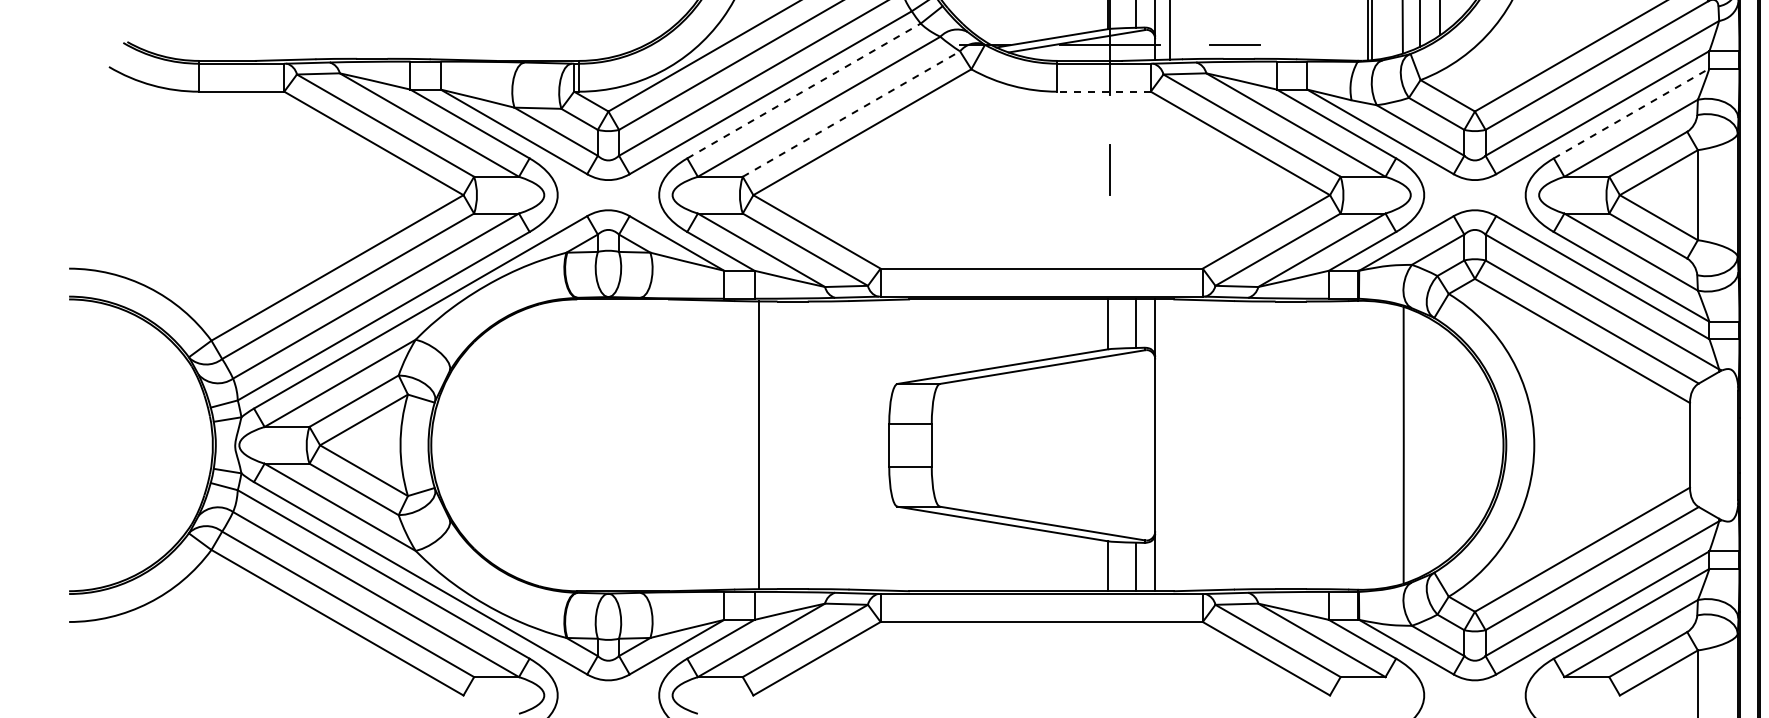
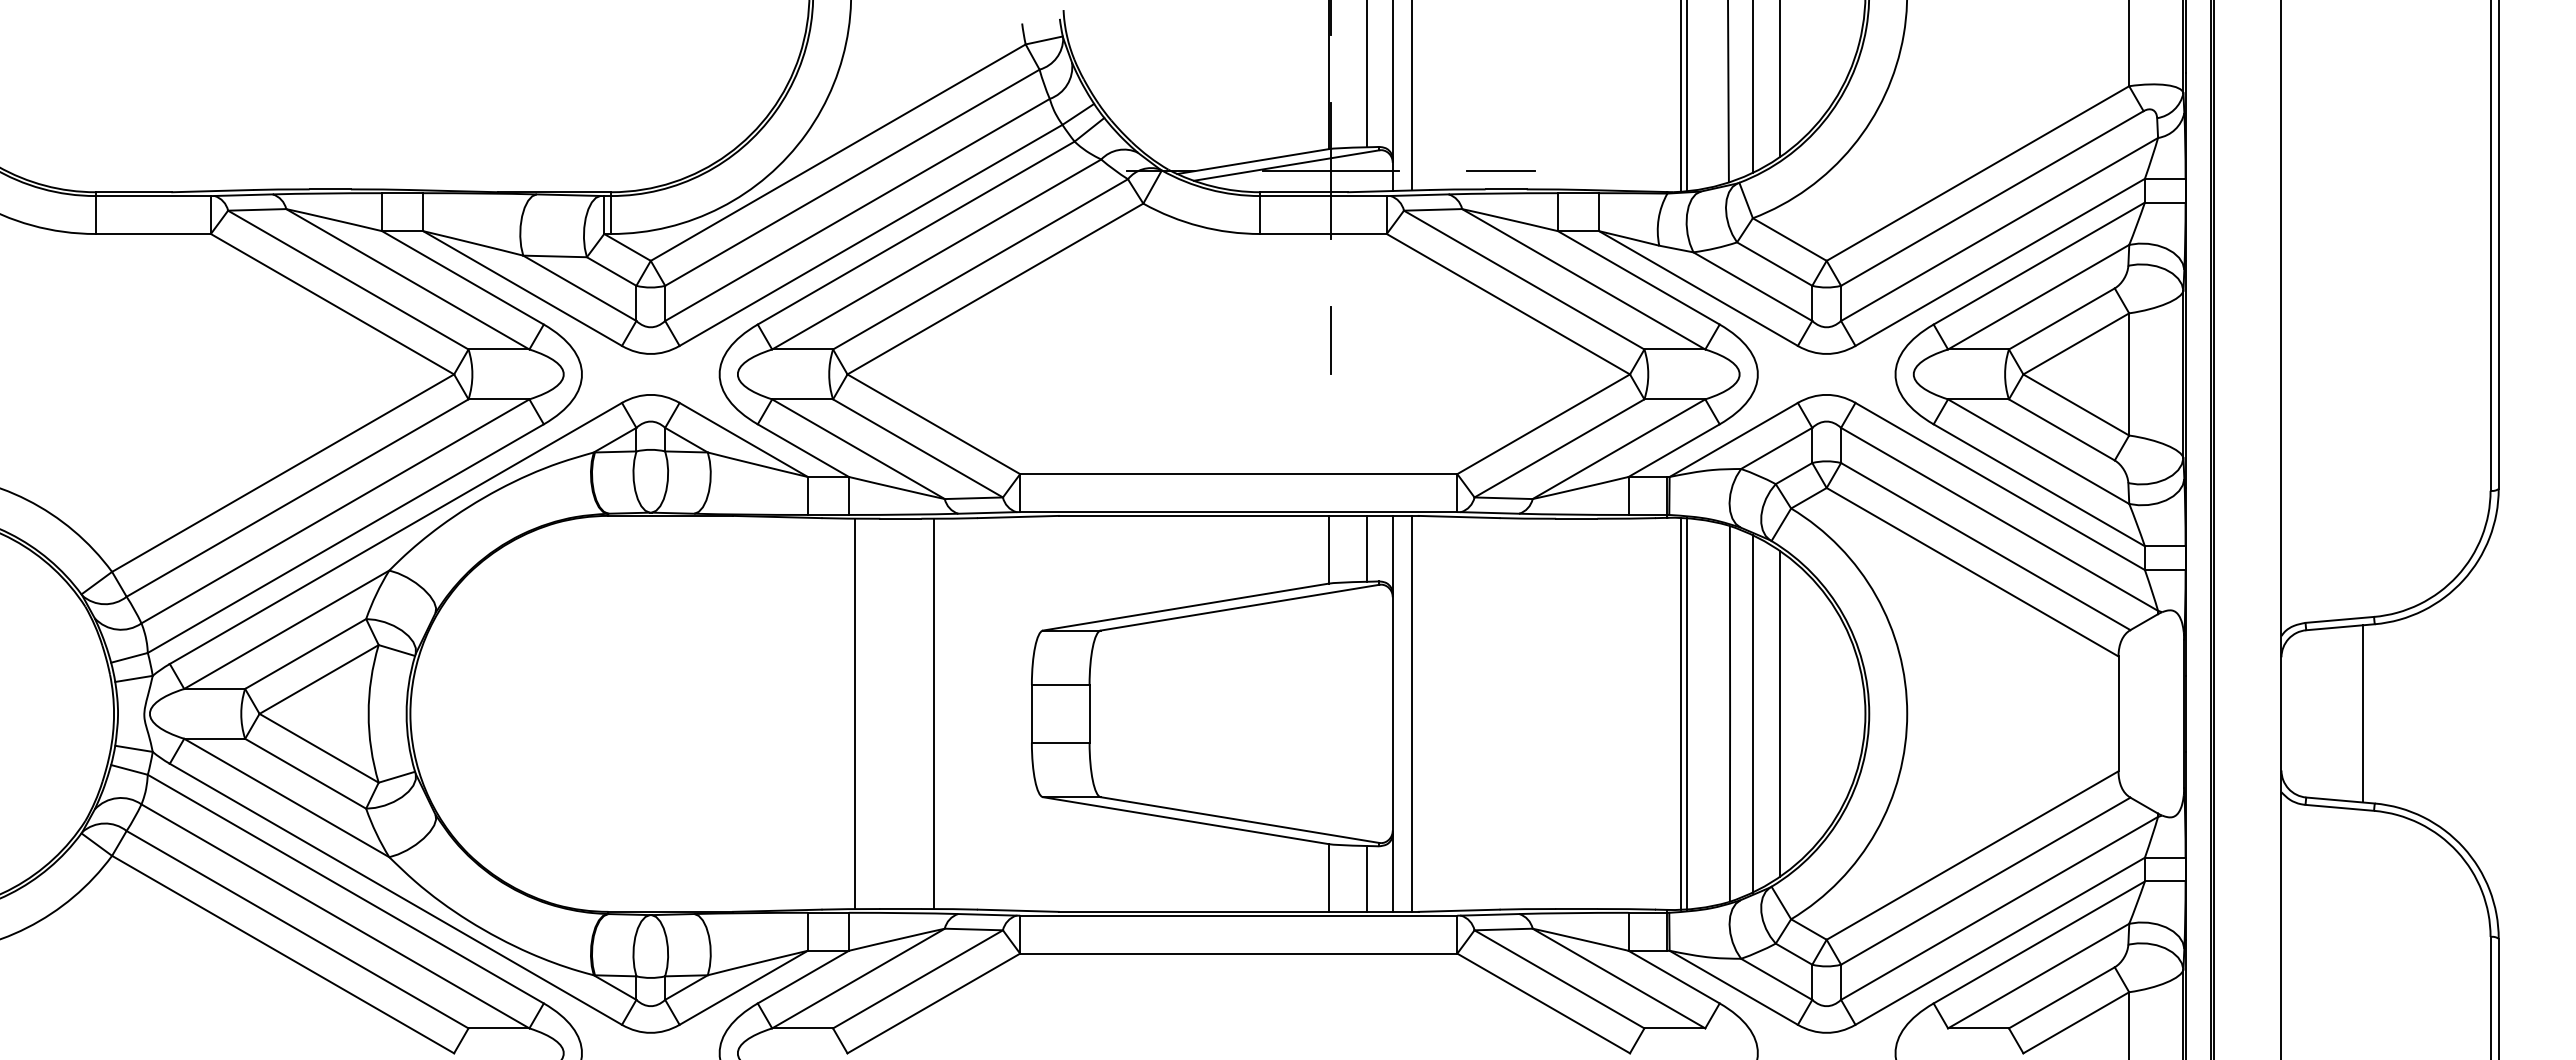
line: (804, 91) -> (916, 233), dashed -> solid
line: (1103, 92) -> (1322, 234), dashed -> solid
line: (1631, 113) -> (2039, 263), dashed -> solid
line: (851, 114) -> (980, 264), dashed -> solid
line: (817, 445) -> (934, 713), added
line: (1169, 445) -> (1412, 713), added
line: (1367, 445) -> (1681, 713), added
line: (1371, 445) -> (1686, 713), added
line: (1420, 445) -> (1752, 713), added
line: (1440, 445) -> (1779, 713), added

